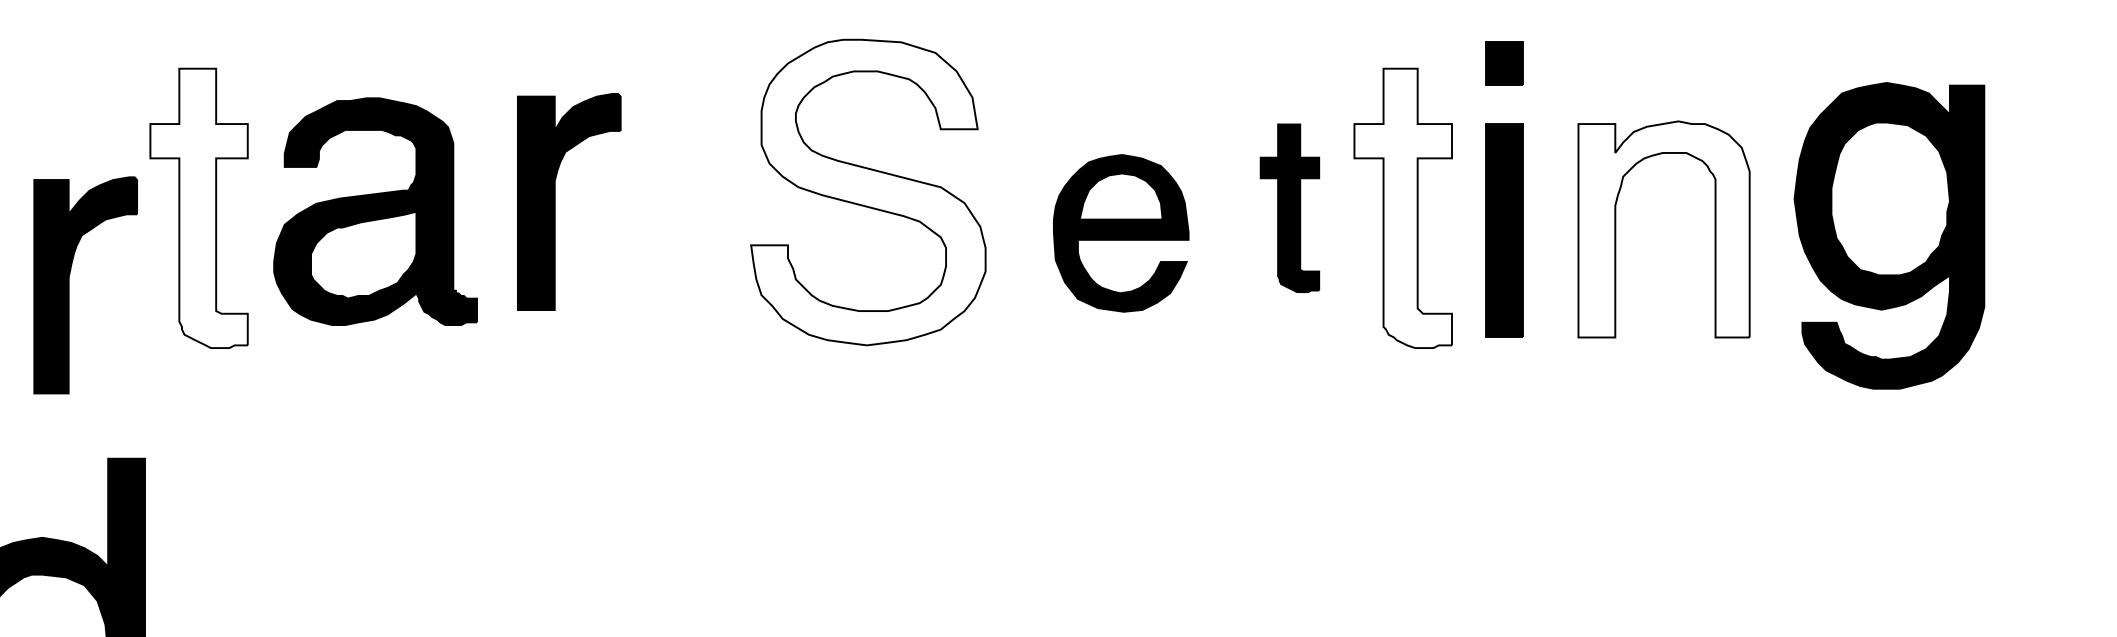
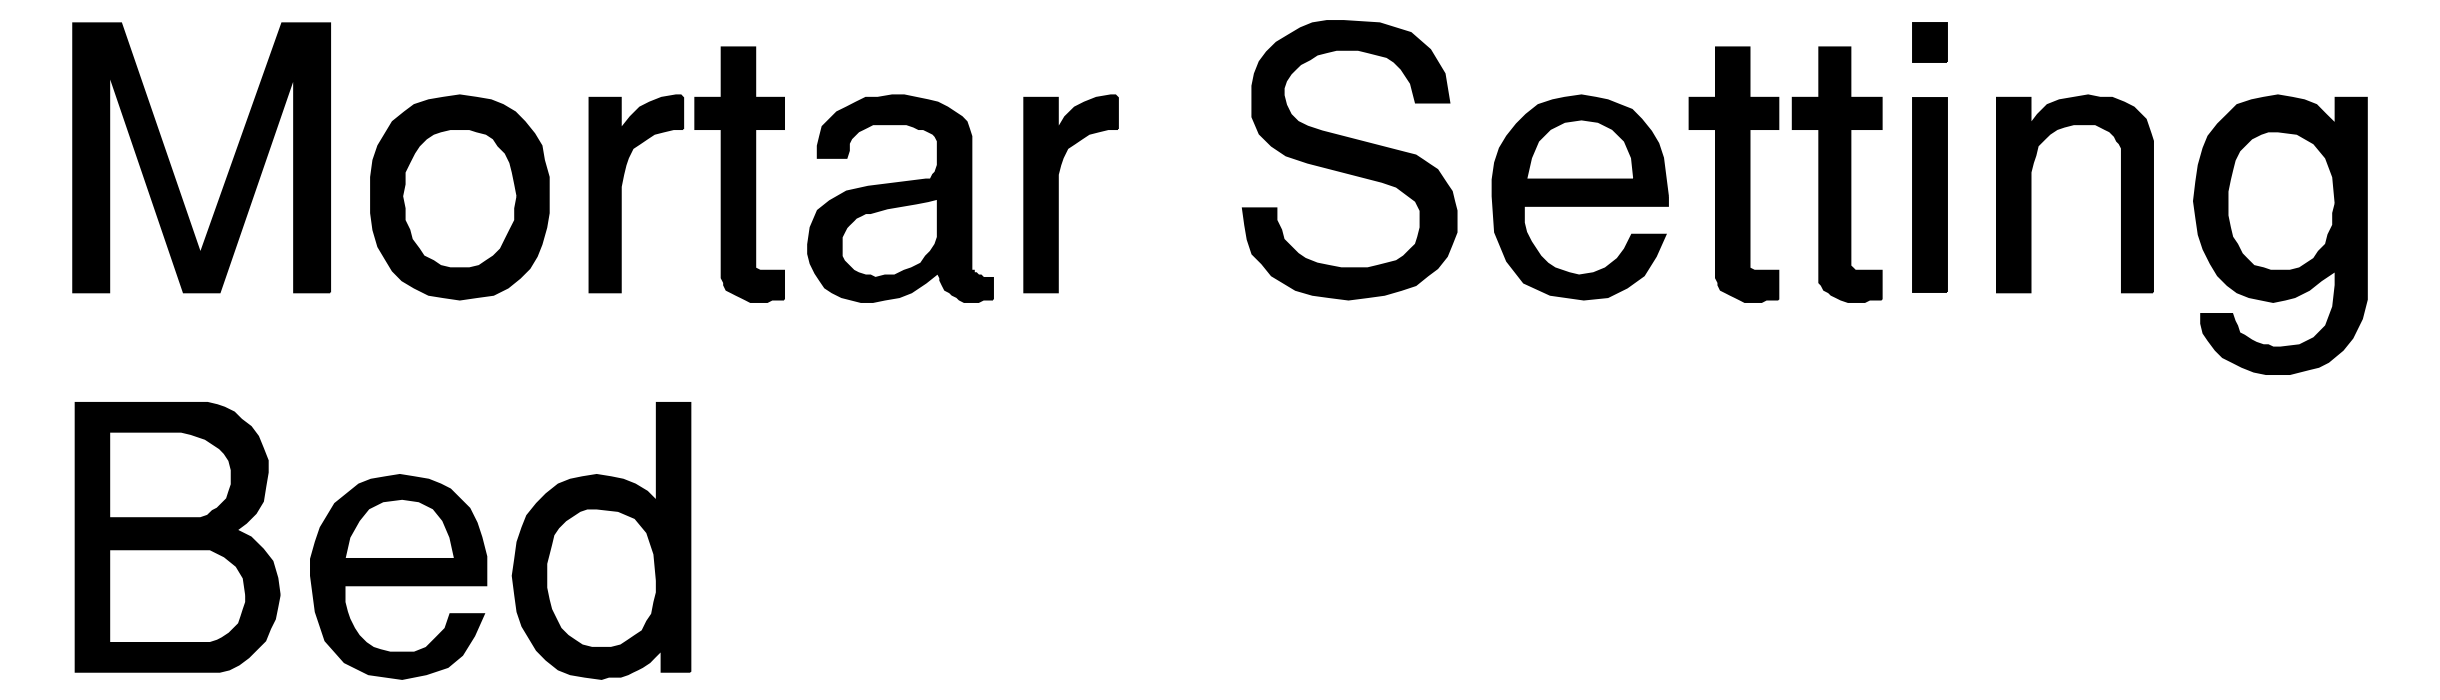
fill: (868, 192) -> (1349, 160), added
part: (555, 201) -> (1058, 193), moved
fill: (198, 208) -> (739, 174), added
part: (1289, 208) -> (1733, 174), size x1.67
fill: (1402, 208) -> (1836, 174), added
part: (375, 211) -> (900, 198), moved
fill: (1663, 229) -> (2074, 193), added
part: (1120, 233) -> (1579, 197), size x1.43
part: (1889, 235) -> (2280, 234), moved
part: (69, 284) -> (621, 193), moved

